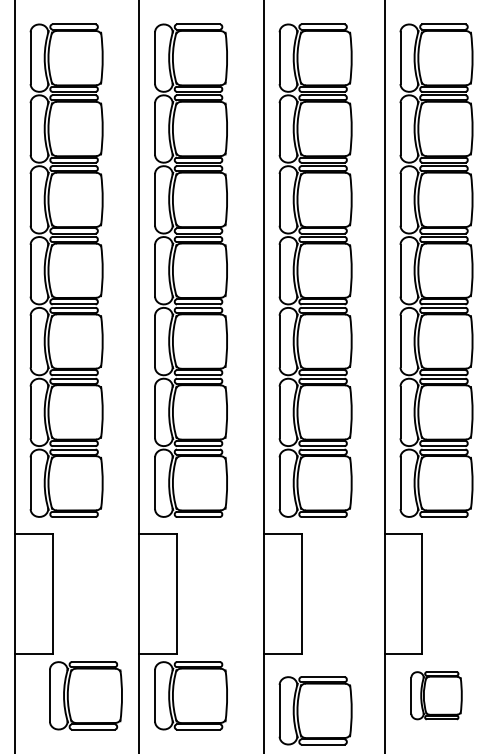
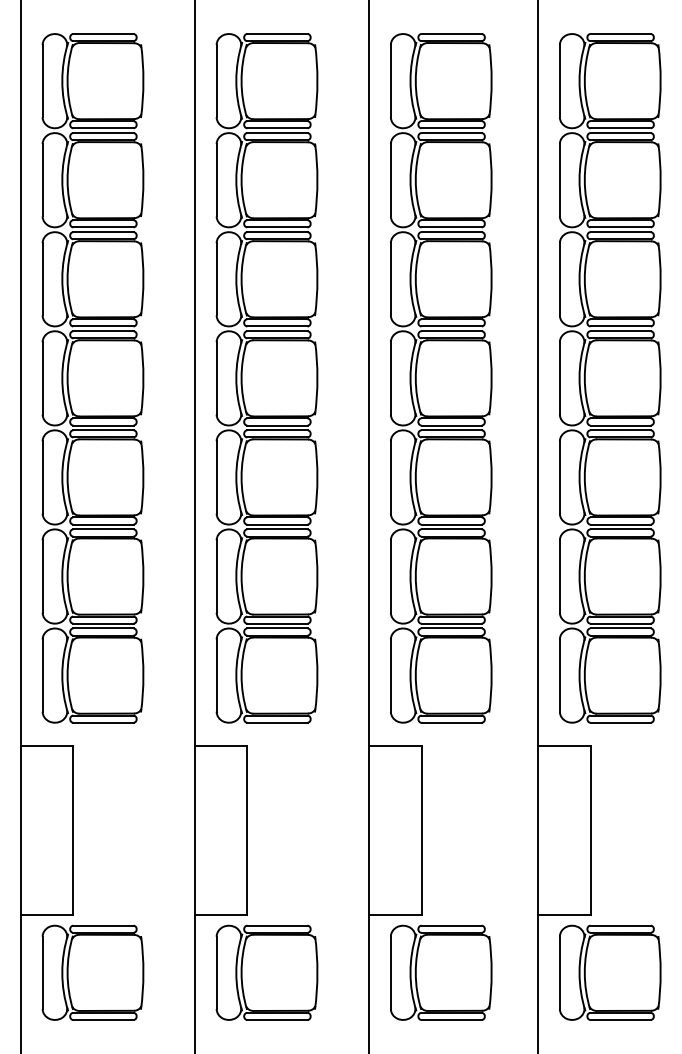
part: (85, 695) -> (92, 972), moved
part: (436, 695) -> (610, 972), size x1.43
part: (315, 710) -> (441, 972), moved

